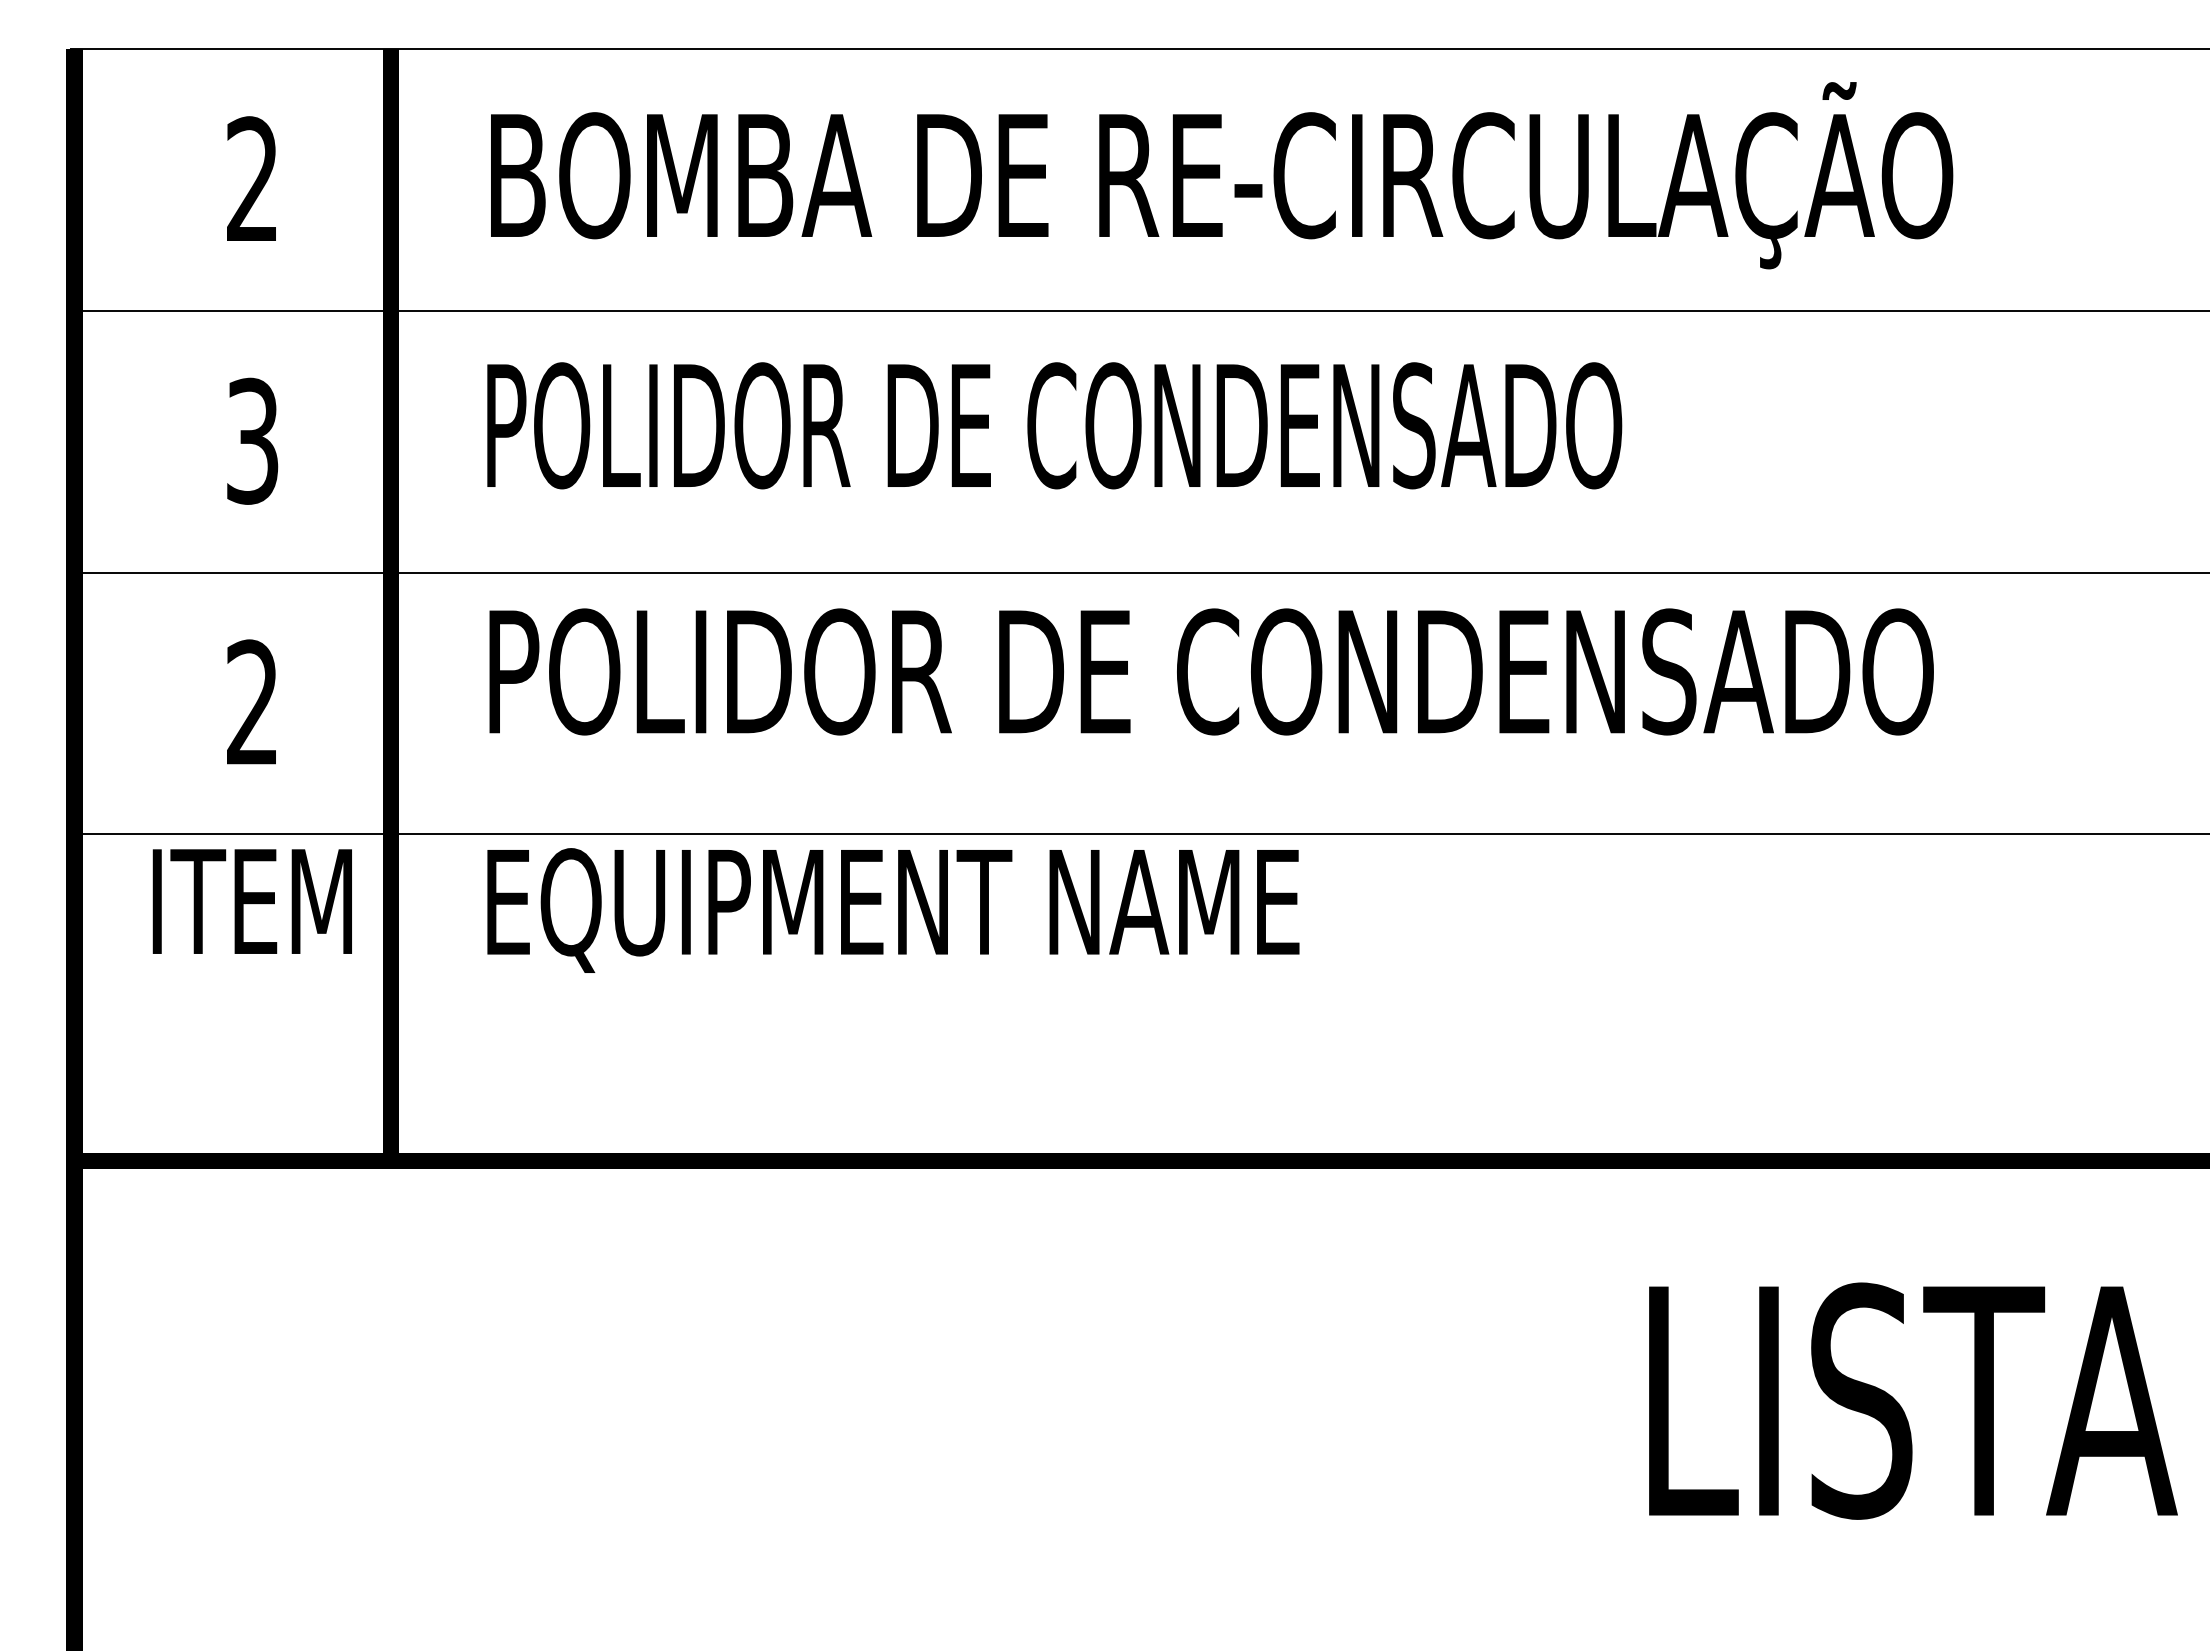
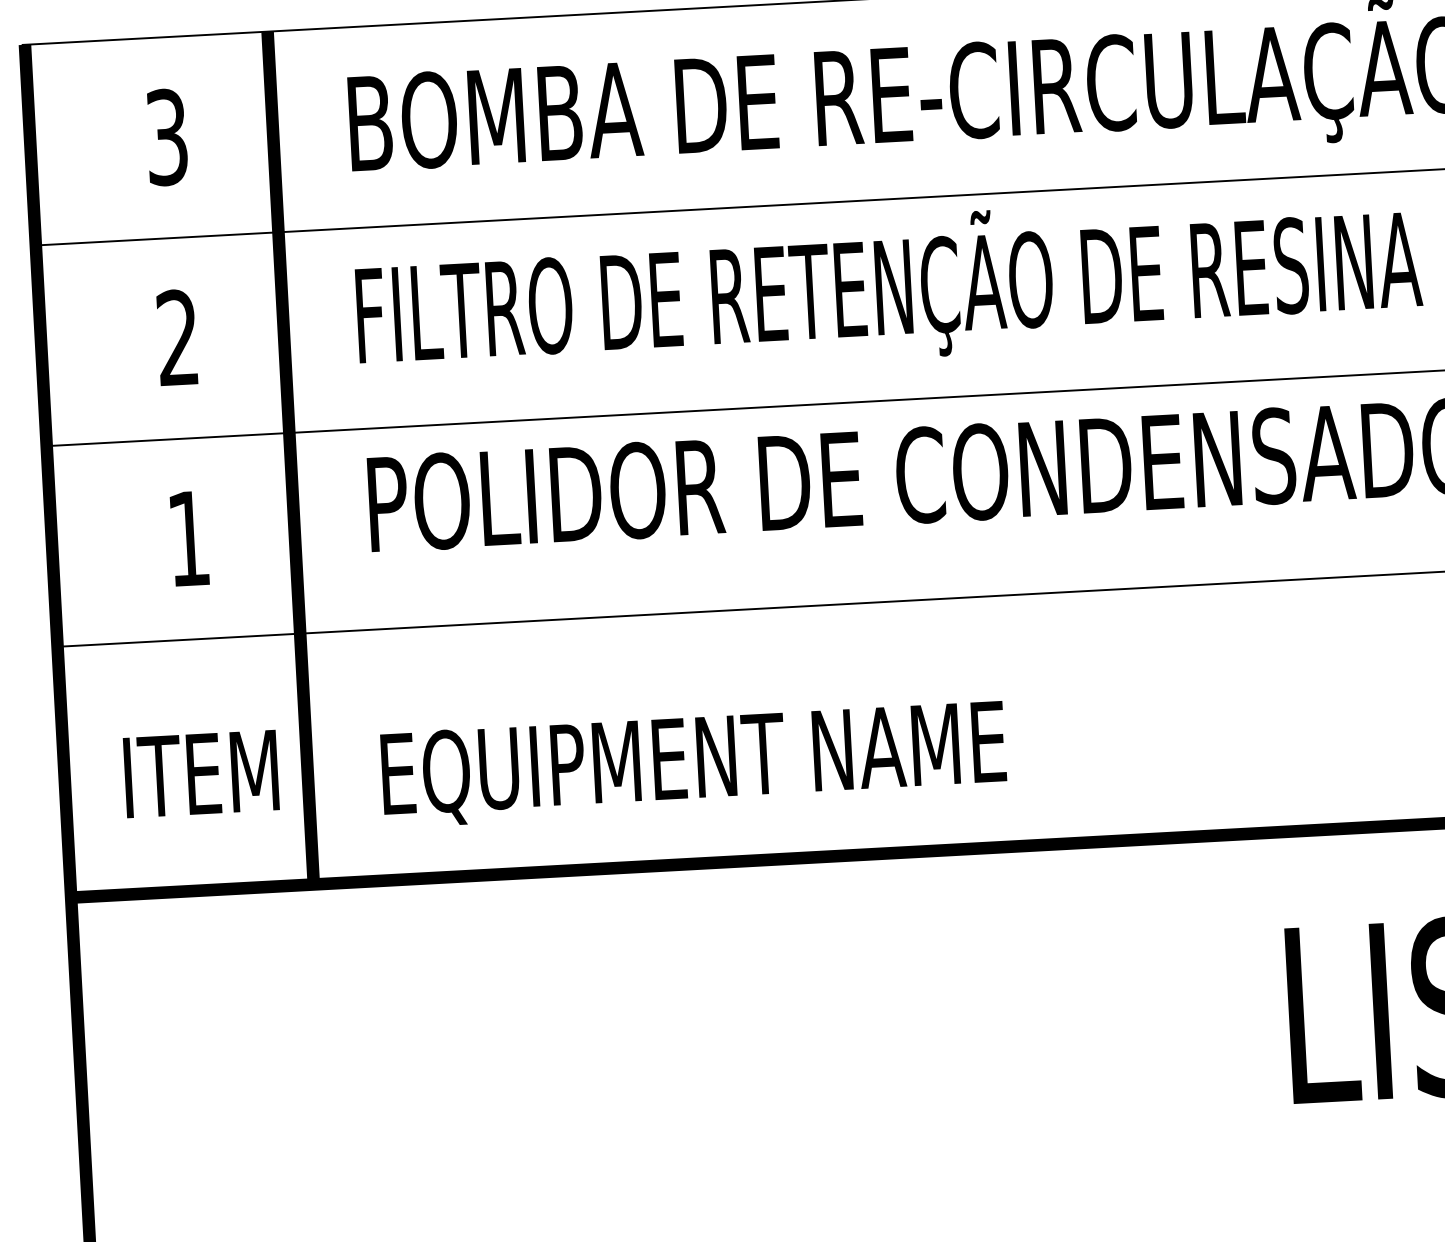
text: (252, 179) -> (166, 137), 2 -> 3
text: (1184, 425) -> (892, 287), POLIDOR DE CONDENSADO -> FILTRO DE RETENÇÃO DE RESINA
text: (252, 440) -> (177, 337), 3 -> 2
text: (251, 701) -> (187, 537), 2 -> 1
text: (251, 901) -> (200, 773), moved
text: (893, 910) -> (694, 764), moved

